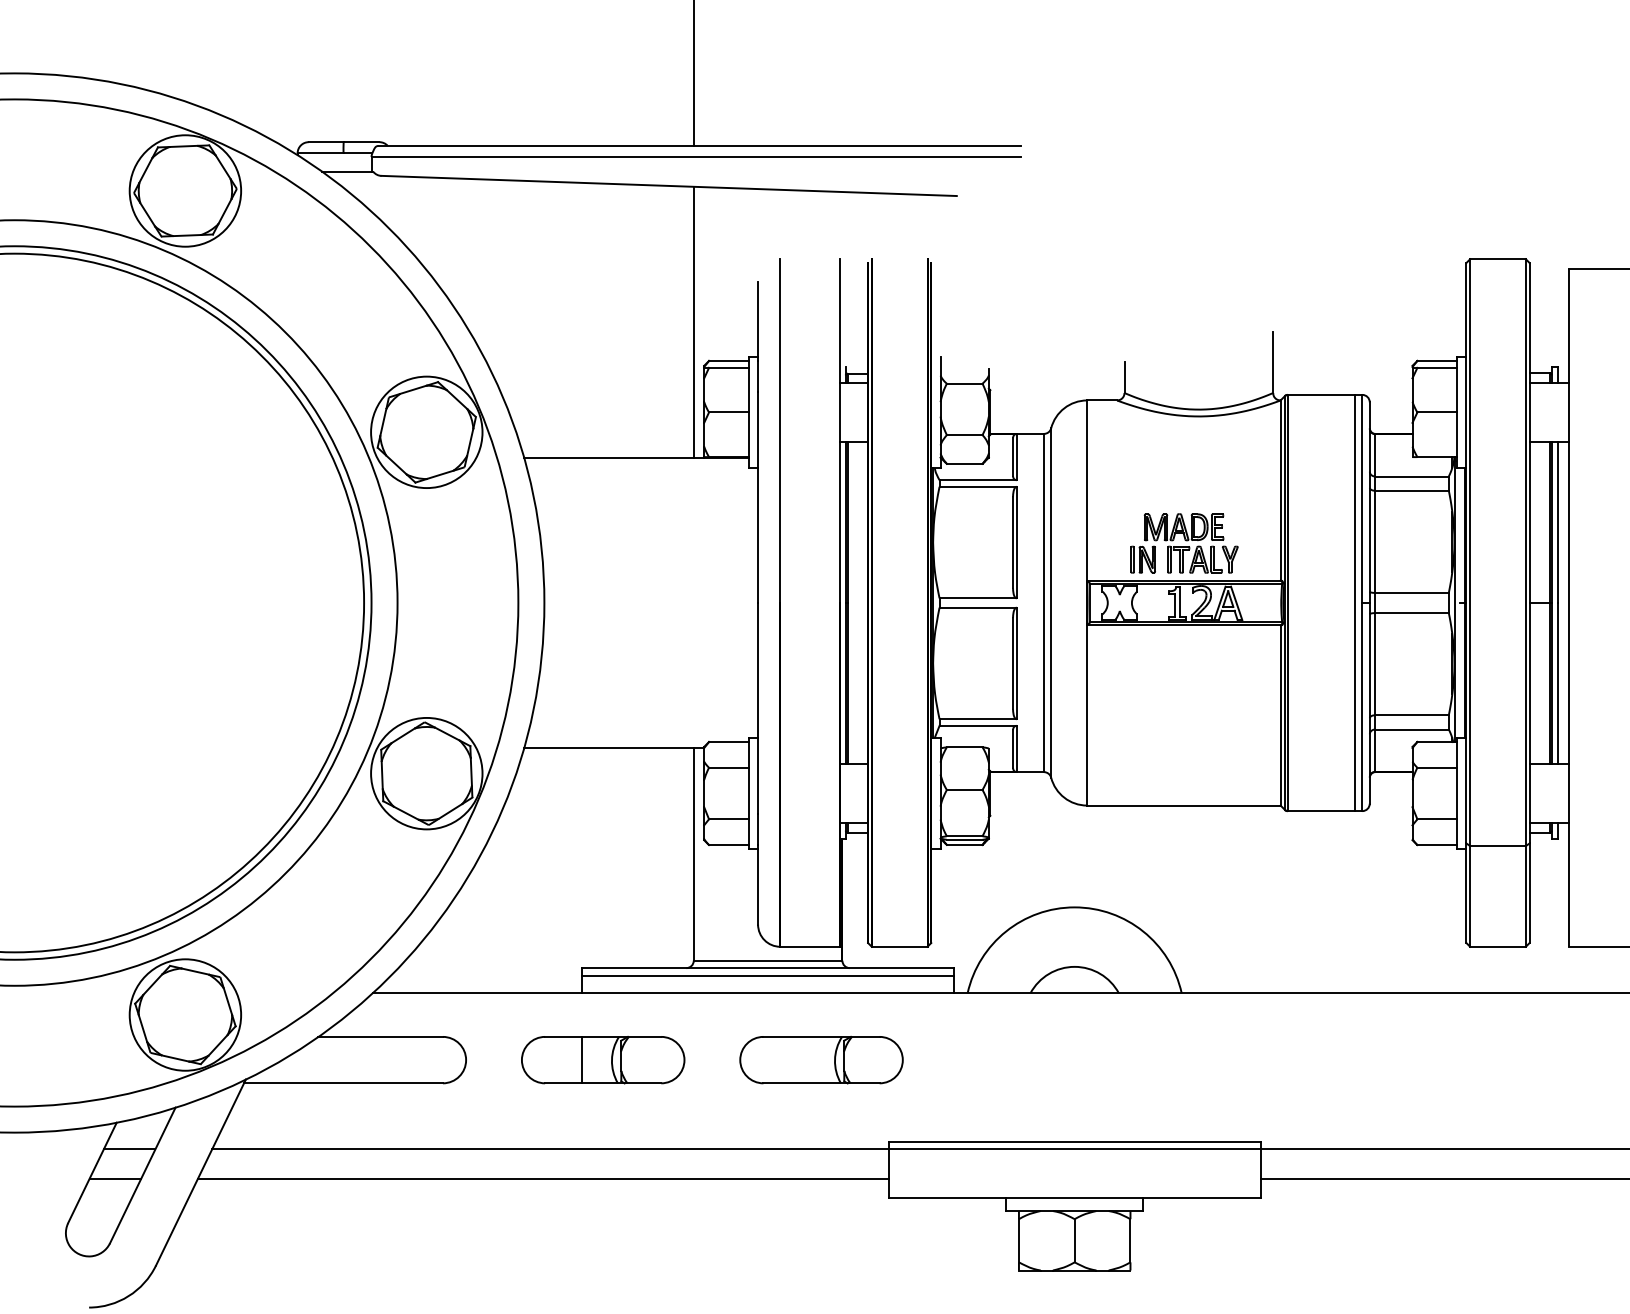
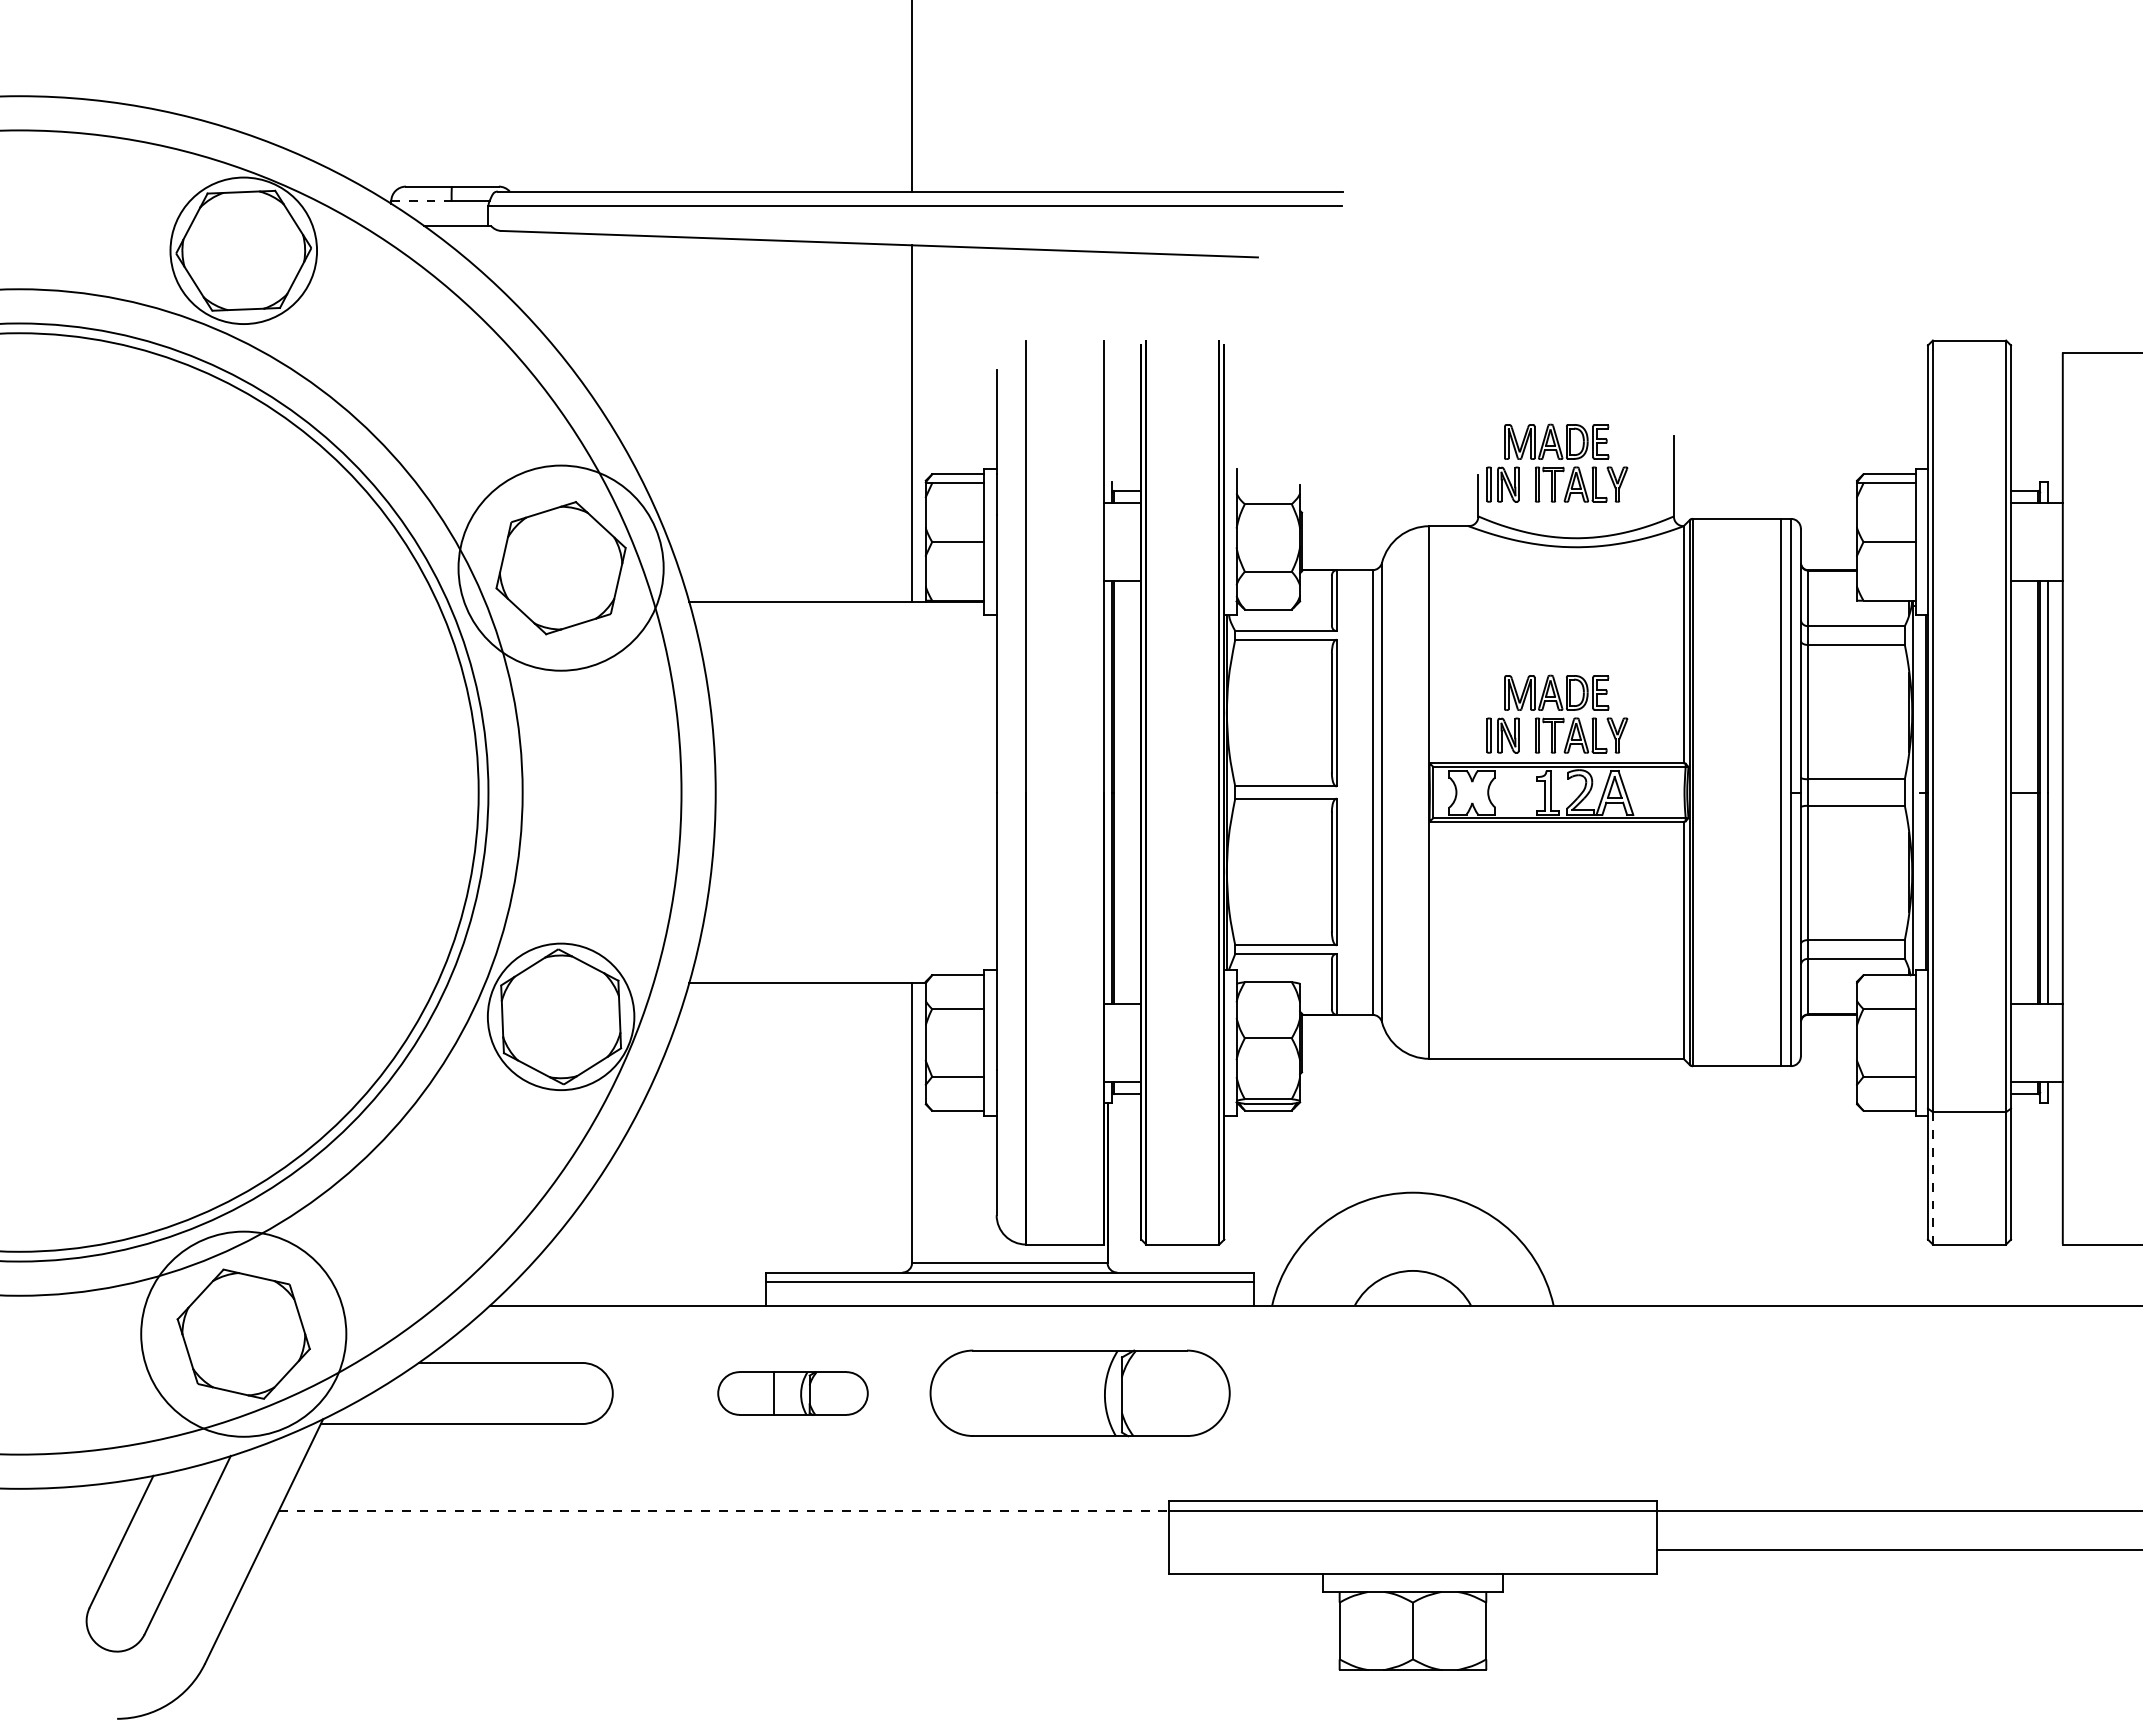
line: (321, 153) -> (422, 201), solid -> dashed
part: (1184, 351) -> (1557, 462), added
circle: (426, 431) -> (560, 567), size x1.4
line: (1469, 895) -> (1932, 1177), solid -> dashed
circle: (185, 1014) -> (243, 1333), size x1.4
part: (602, 1060) -> (792, 1393), size x0.7
part: (821, 1060) -> (1079, 1393), size x1.4
line: (129, 1149) -> (170, 1510), removed
line: (550, 1149) -> (723, 1510), solid -> dashed
line: (115, 1178) -> (151, 1549), removed
line: (543, 1178) -> (714, 1549), removed

